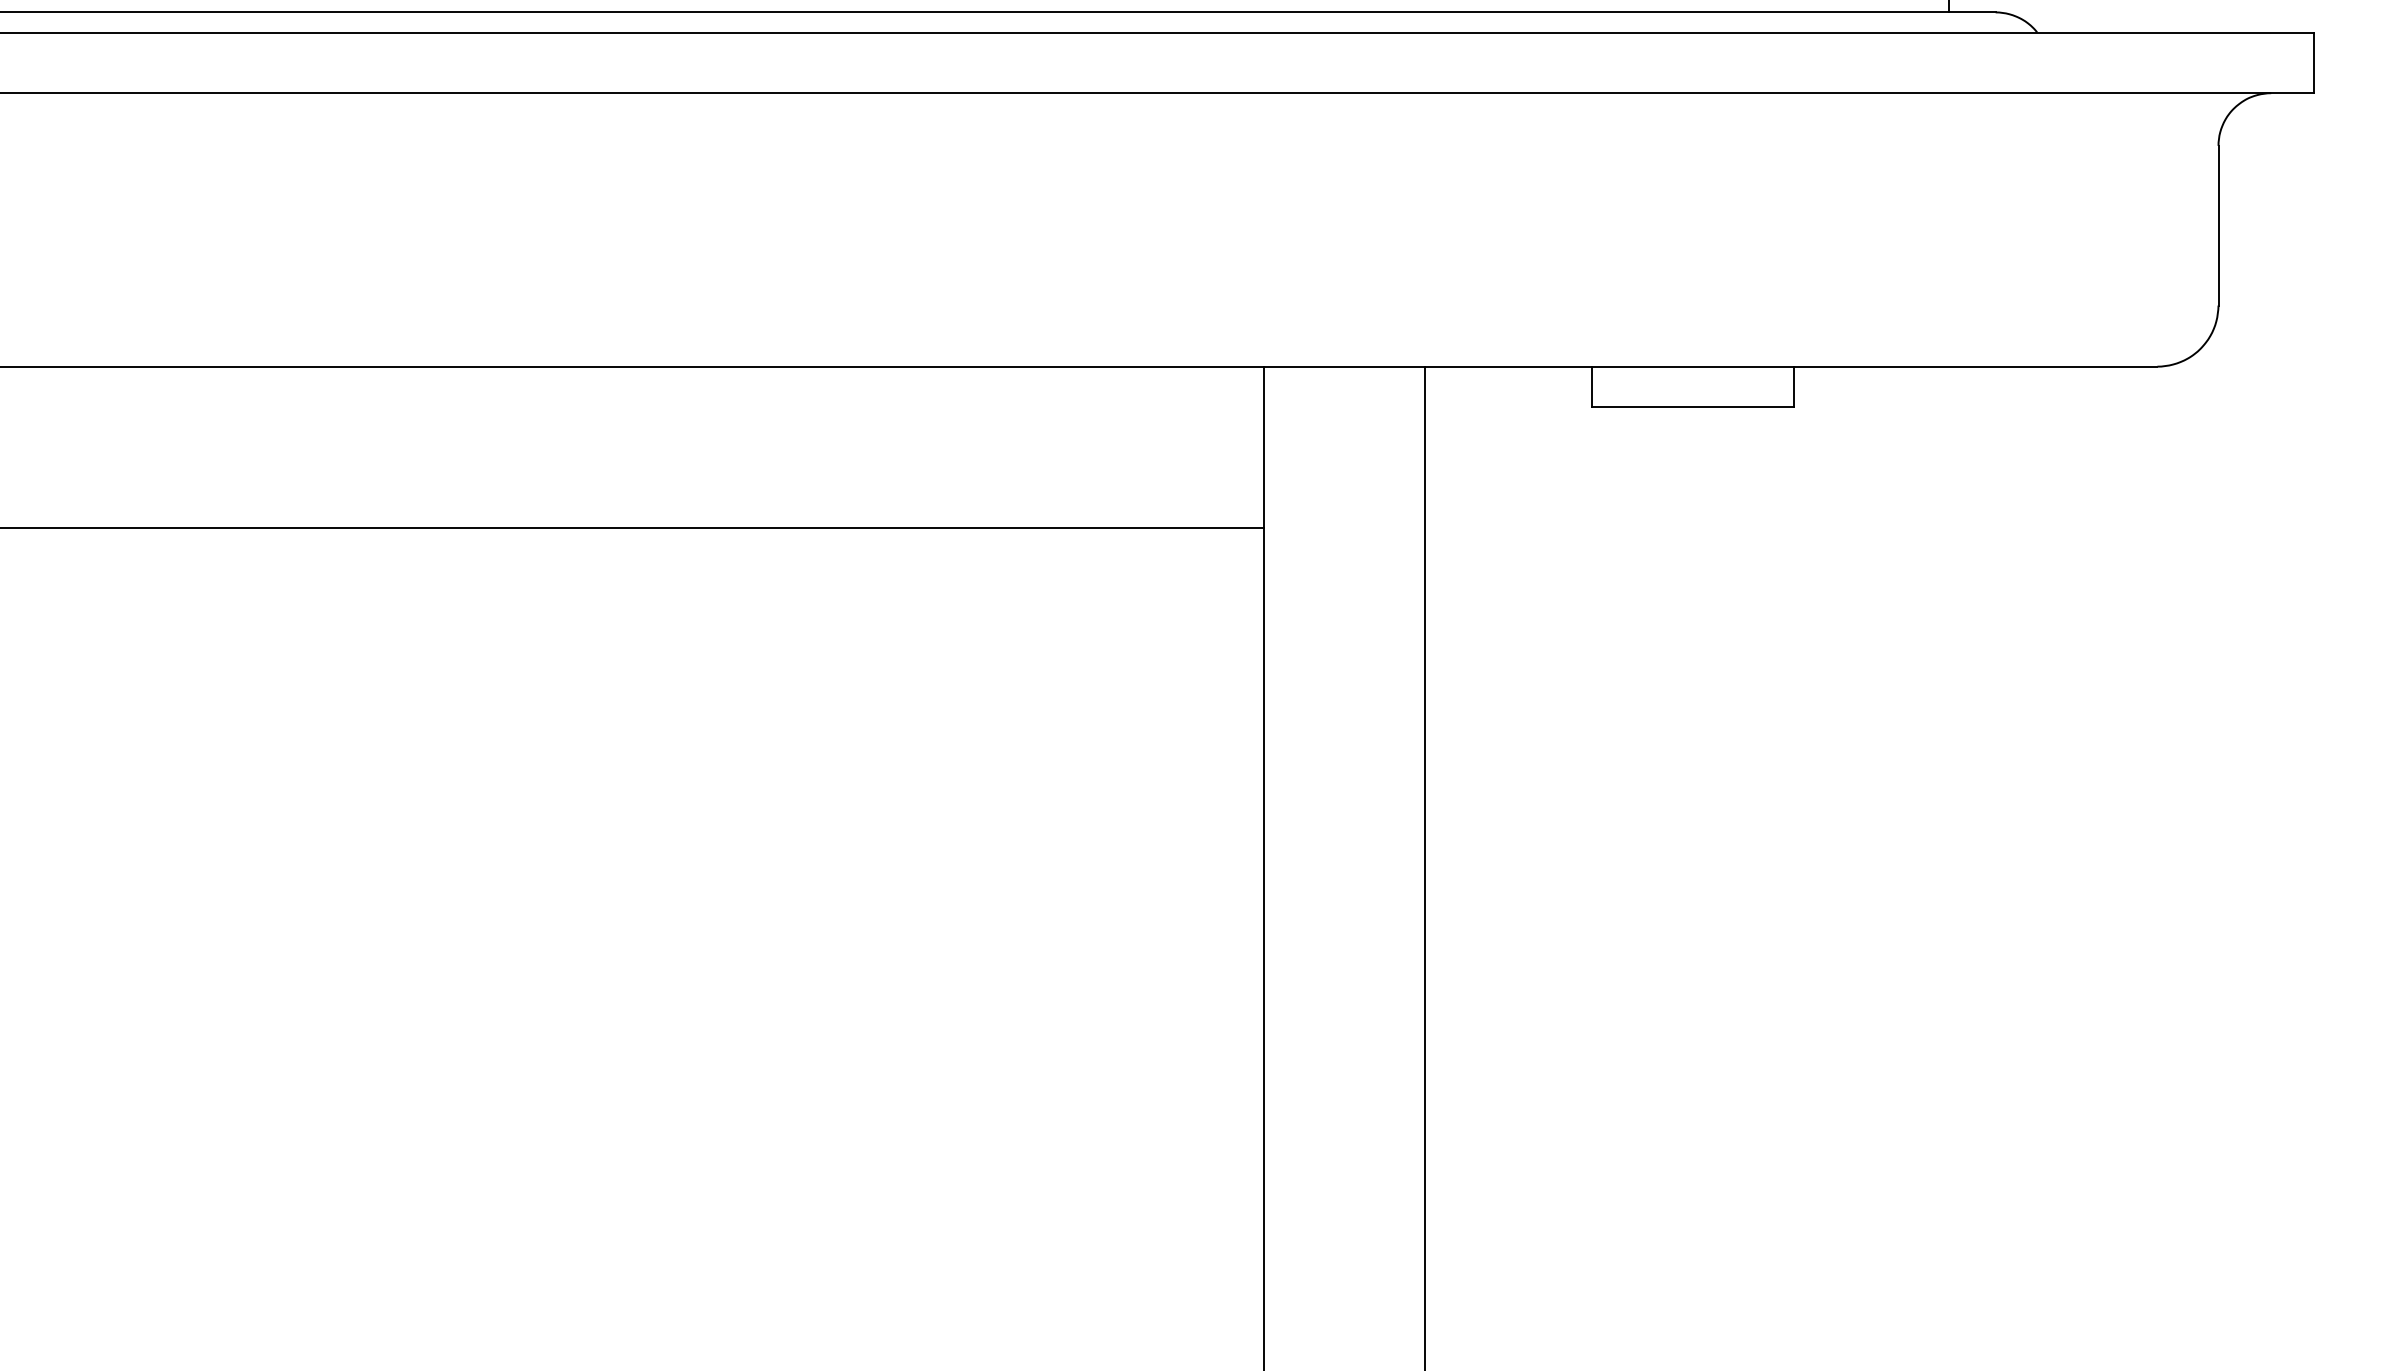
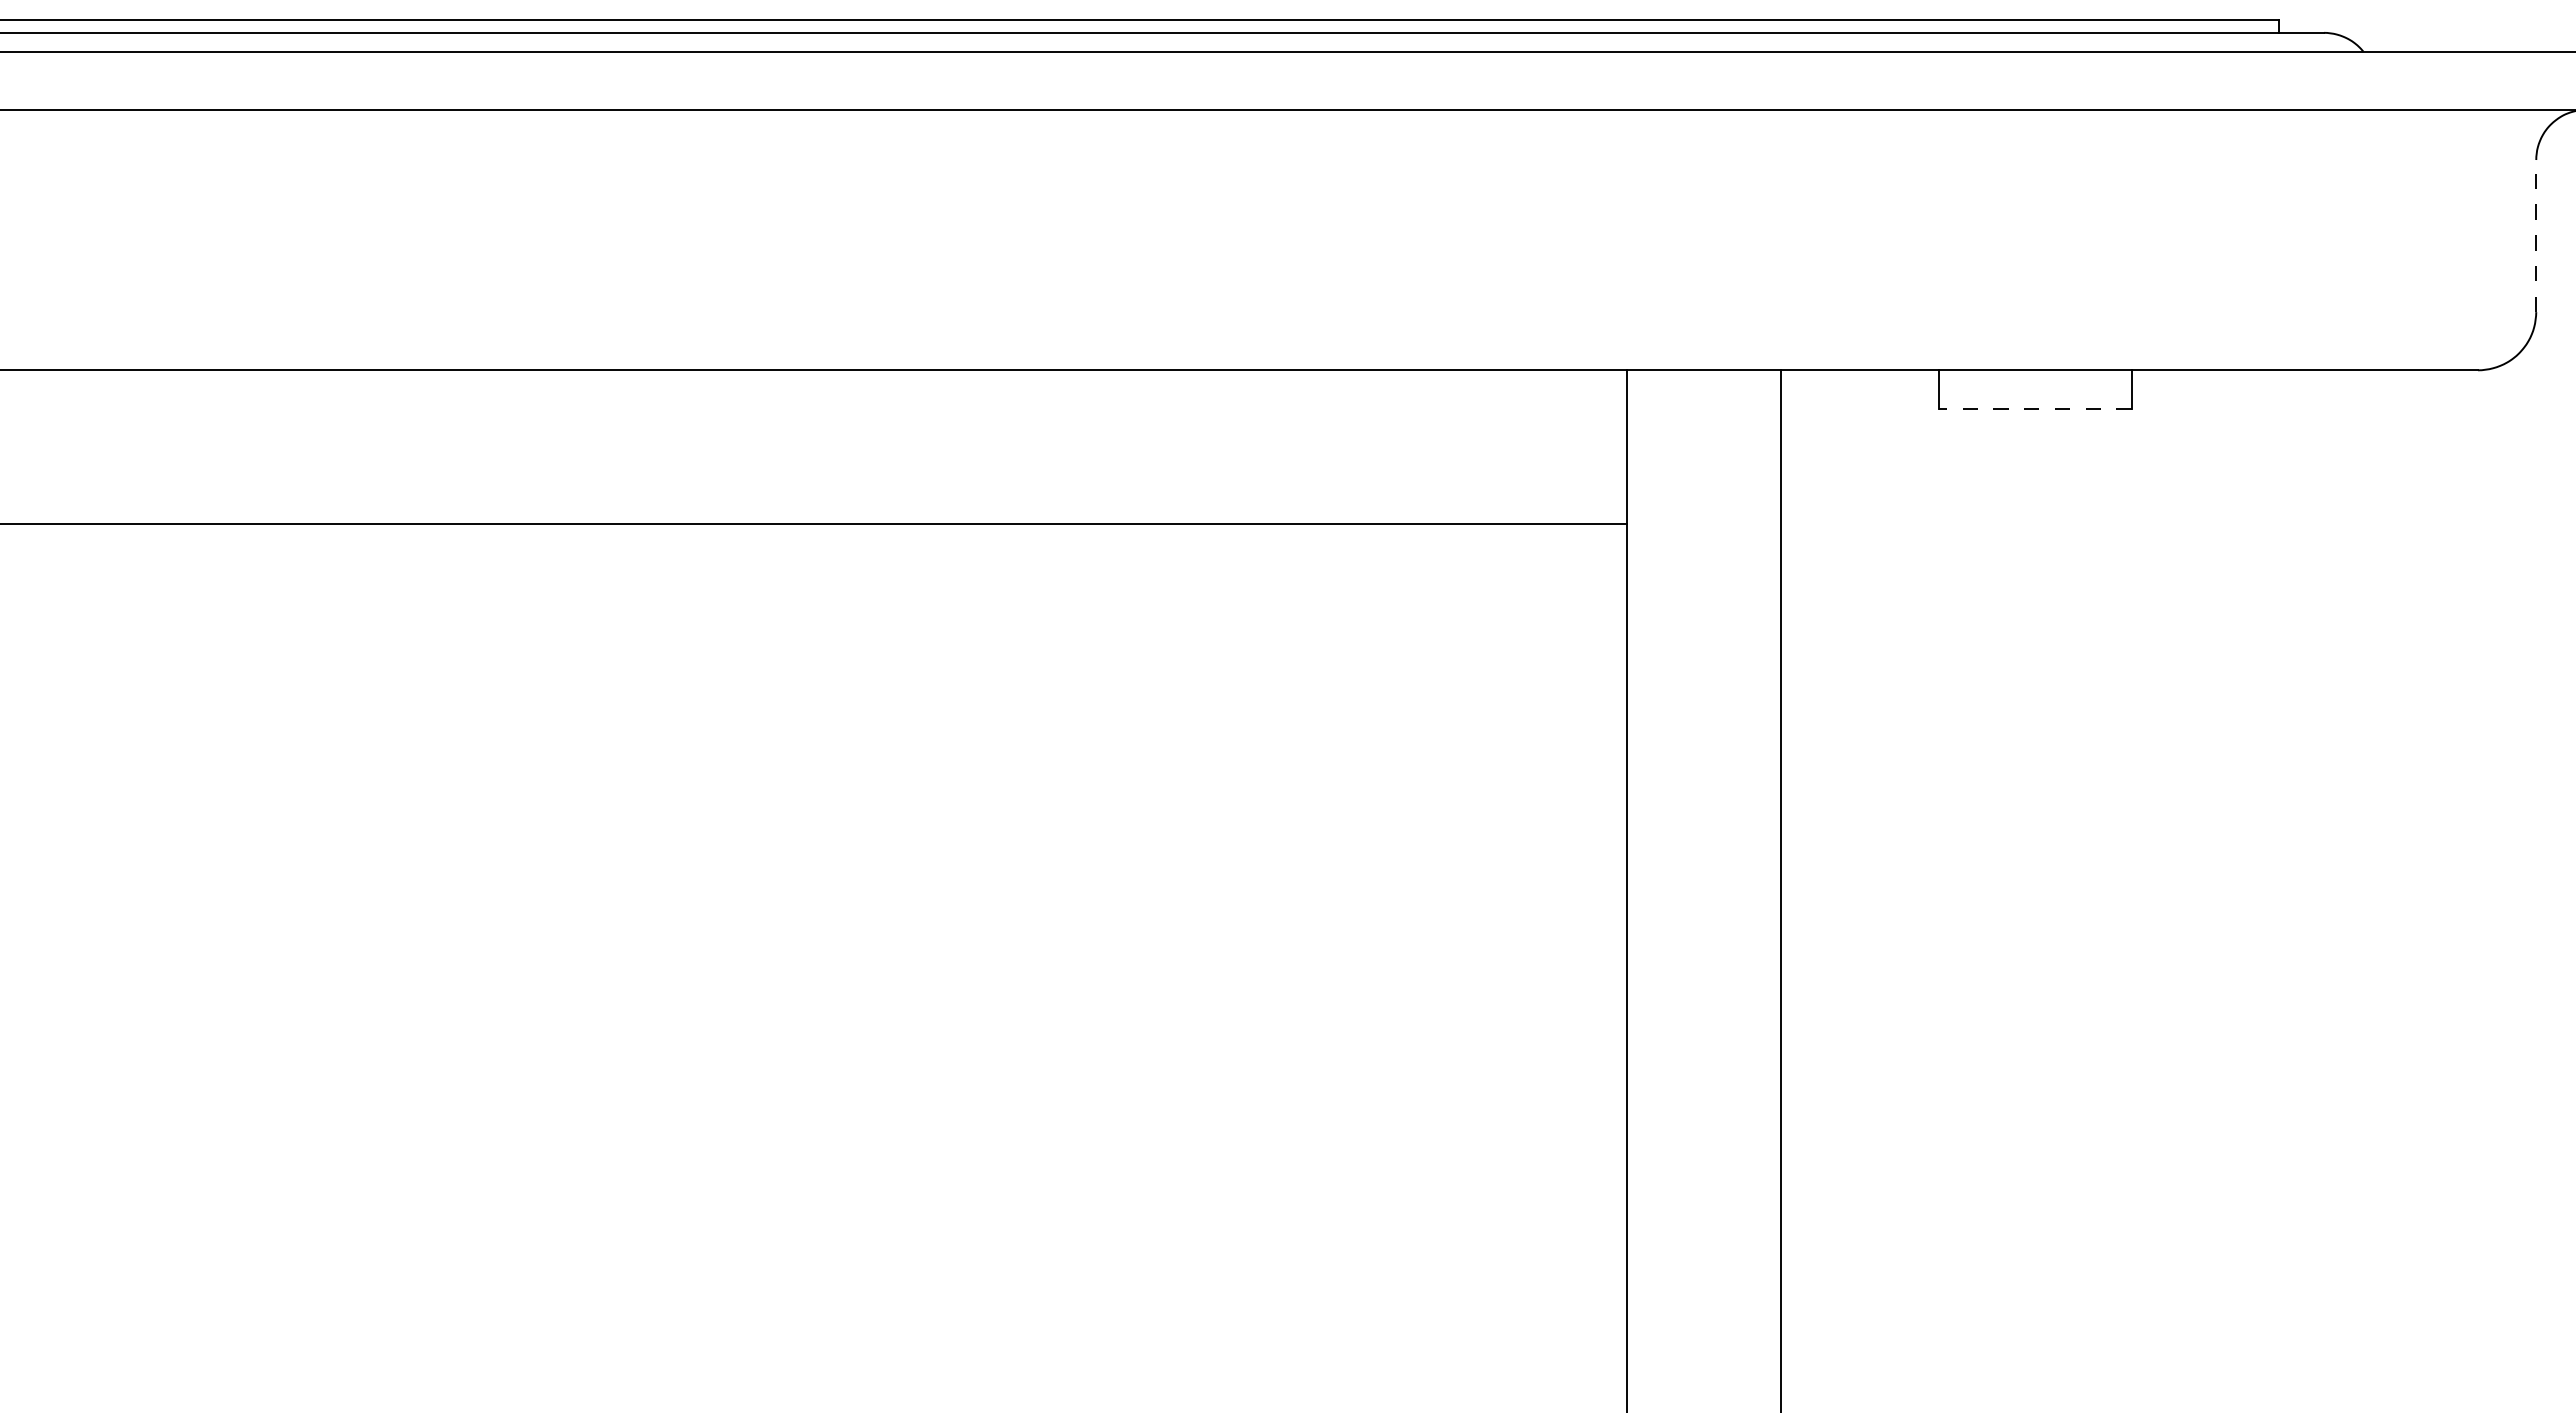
line: (2218, 225) -> (2536, 235), solid -> dashed
line: (1692, 406) -> (2035, 408), solid -> dashed

